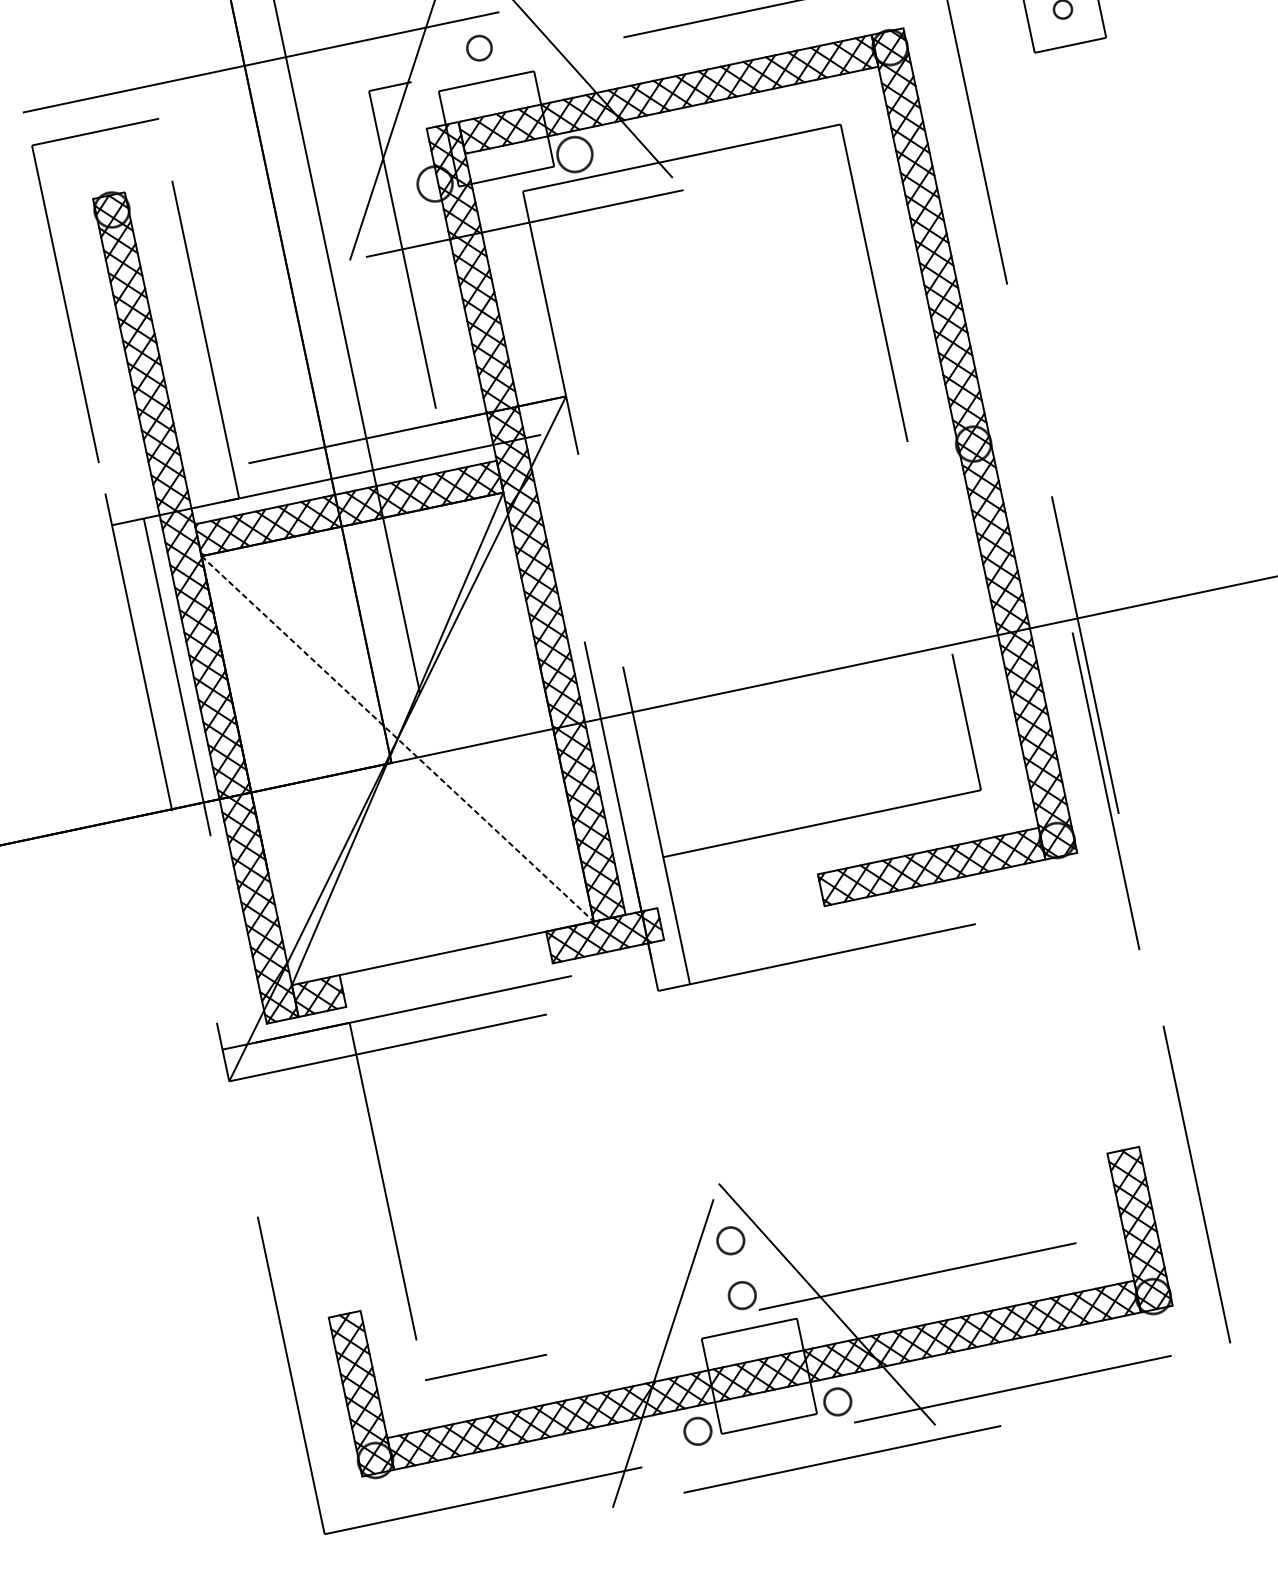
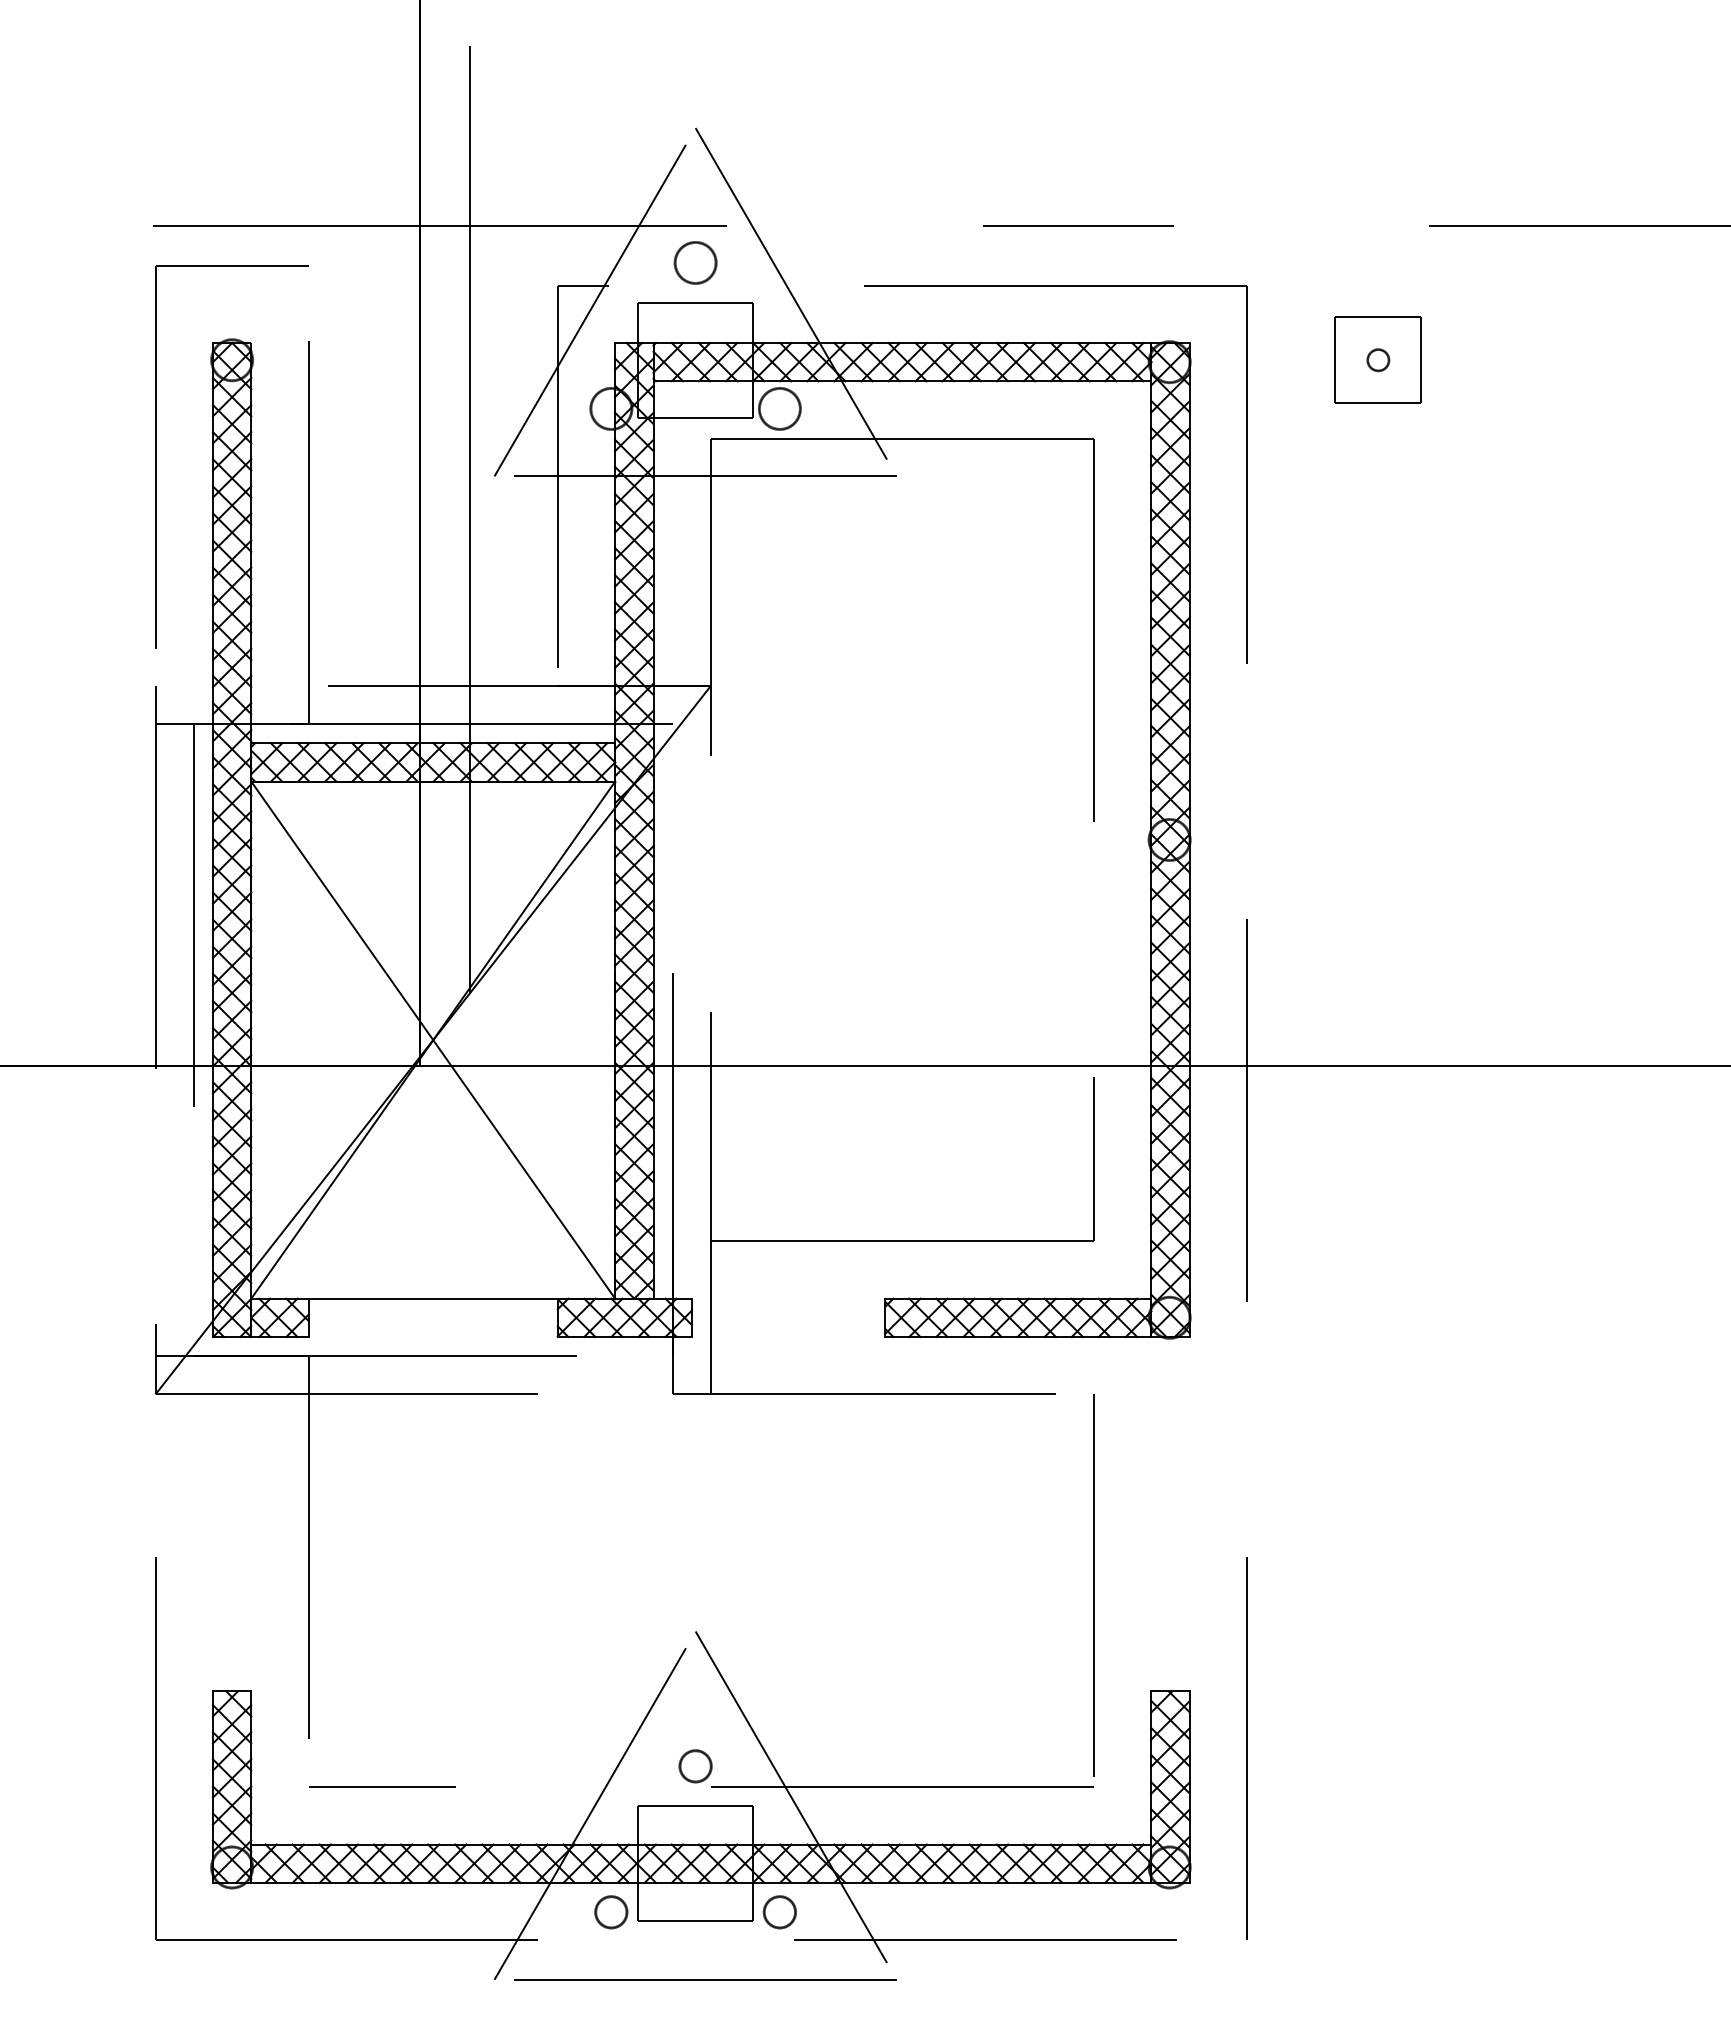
part: (479, 47) -> (695, 262), size x1.43
line: (397, 739) -> (433, 1040), dashed -> solid
line: (1105, 791) -> (1093, 1585), moved
part: (730, 1240) -> (695, 1700), removed
line: (842, 1459) -> (705, 1979), moved

